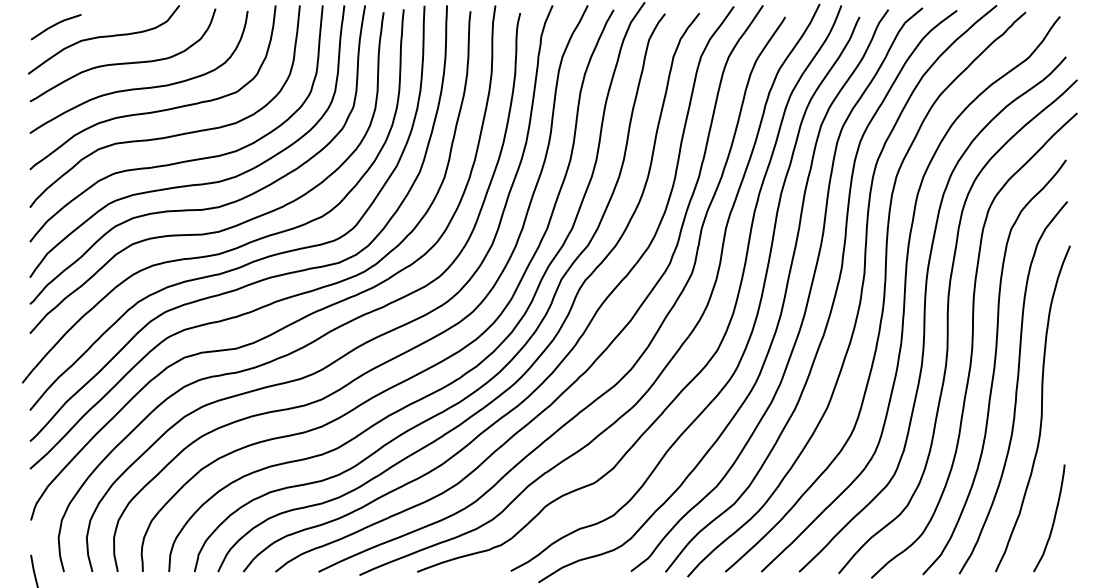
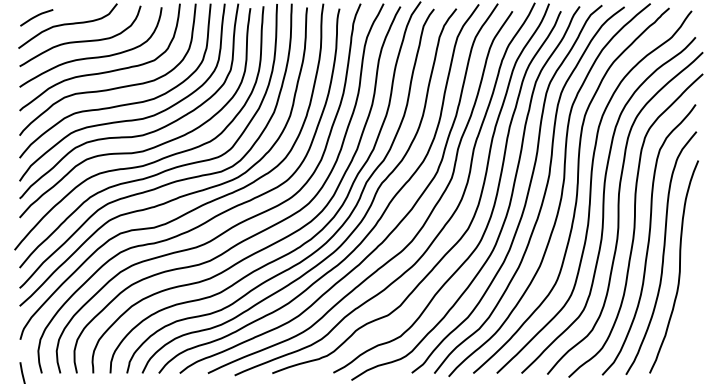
curve: (1051, 521) -> (686, 340), removed

